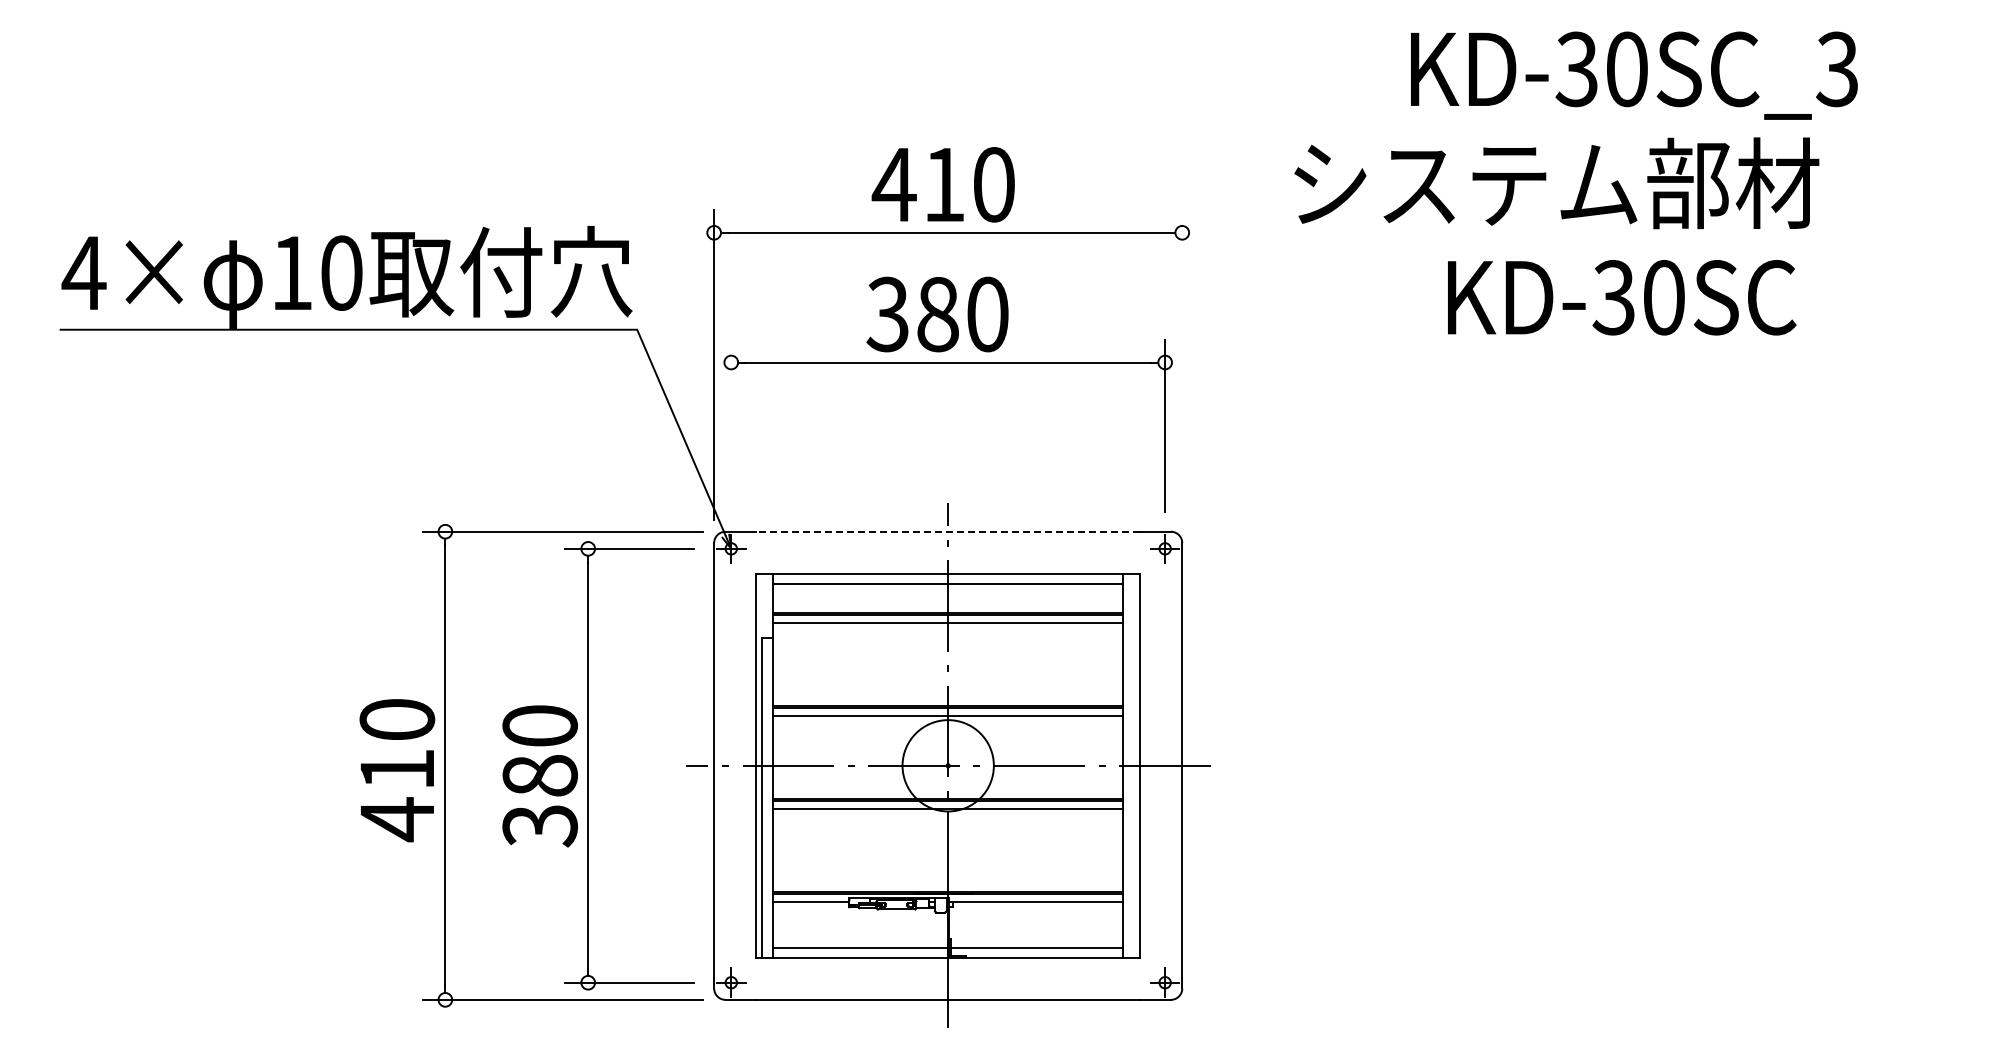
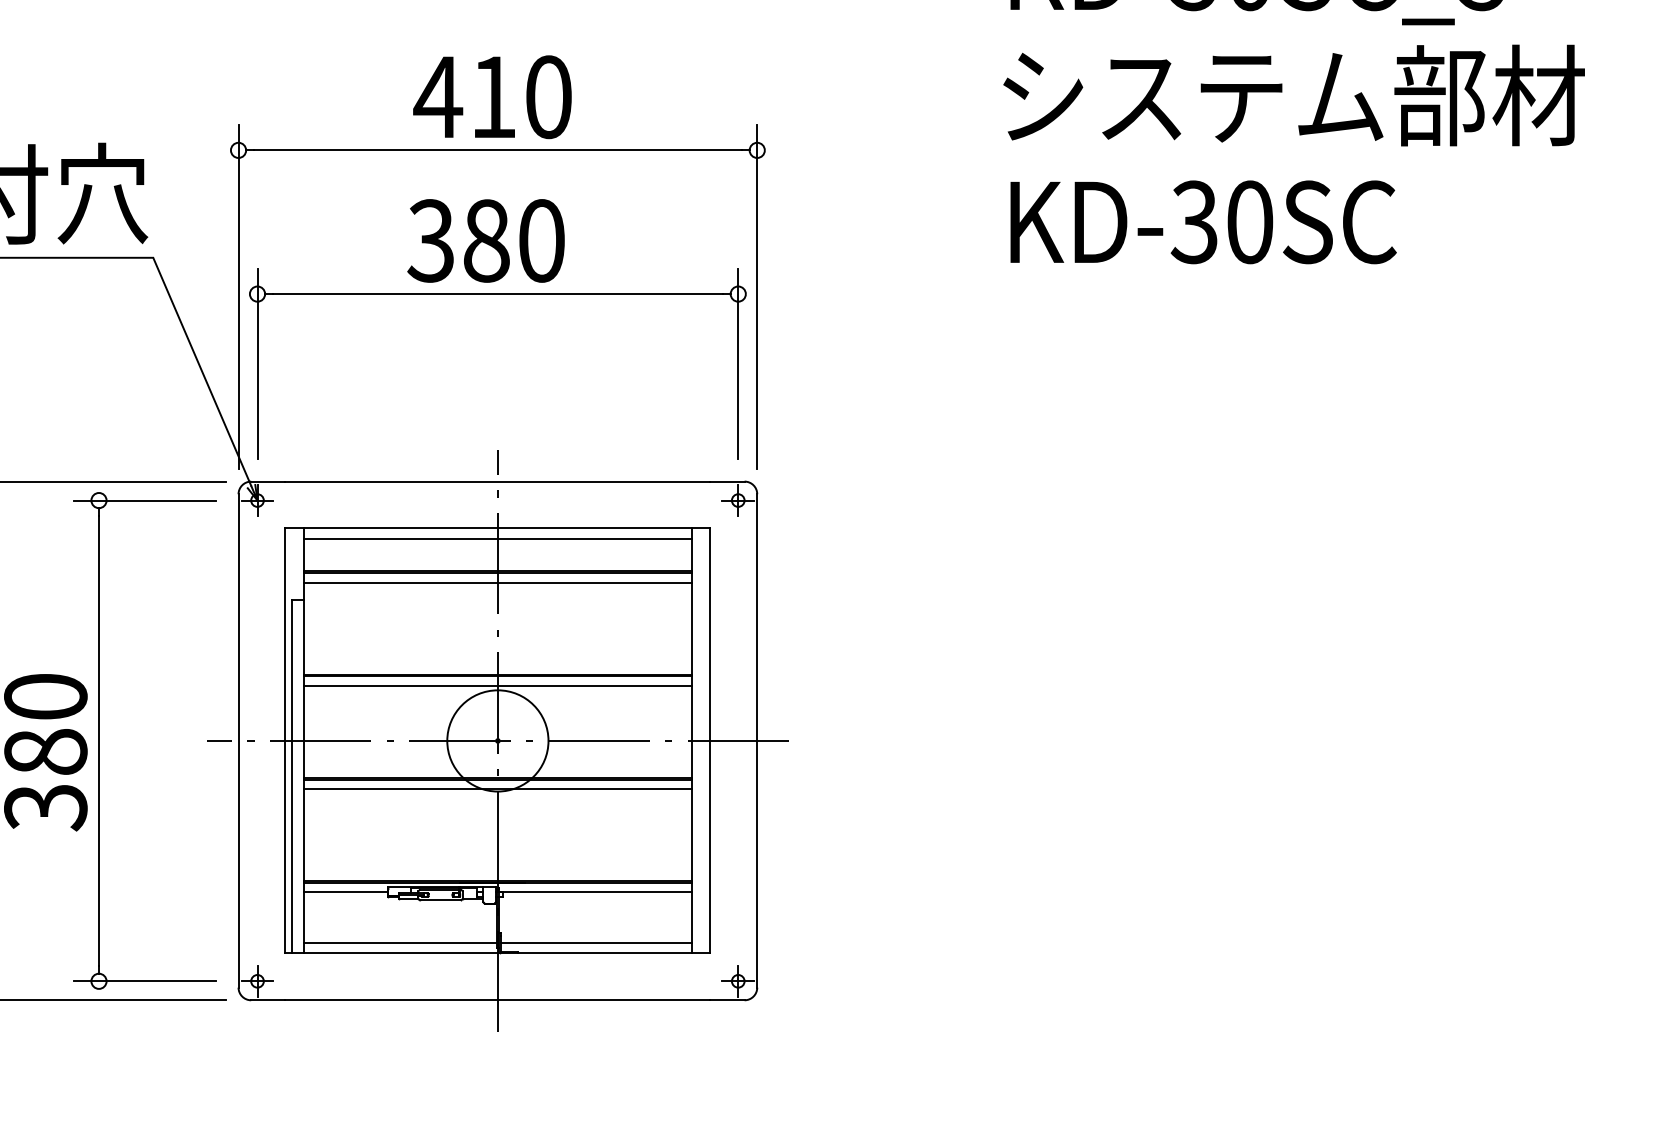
text: (1556, 183) -> (1293, 95), moved
text: (1622, 297) -> (1204, 222), moved
line: (1182, 364) -> (757, 296), added
line: (731, 425) -> (257, 363), added
line: (948, 531) -> (498, 481), dashed -> solid

